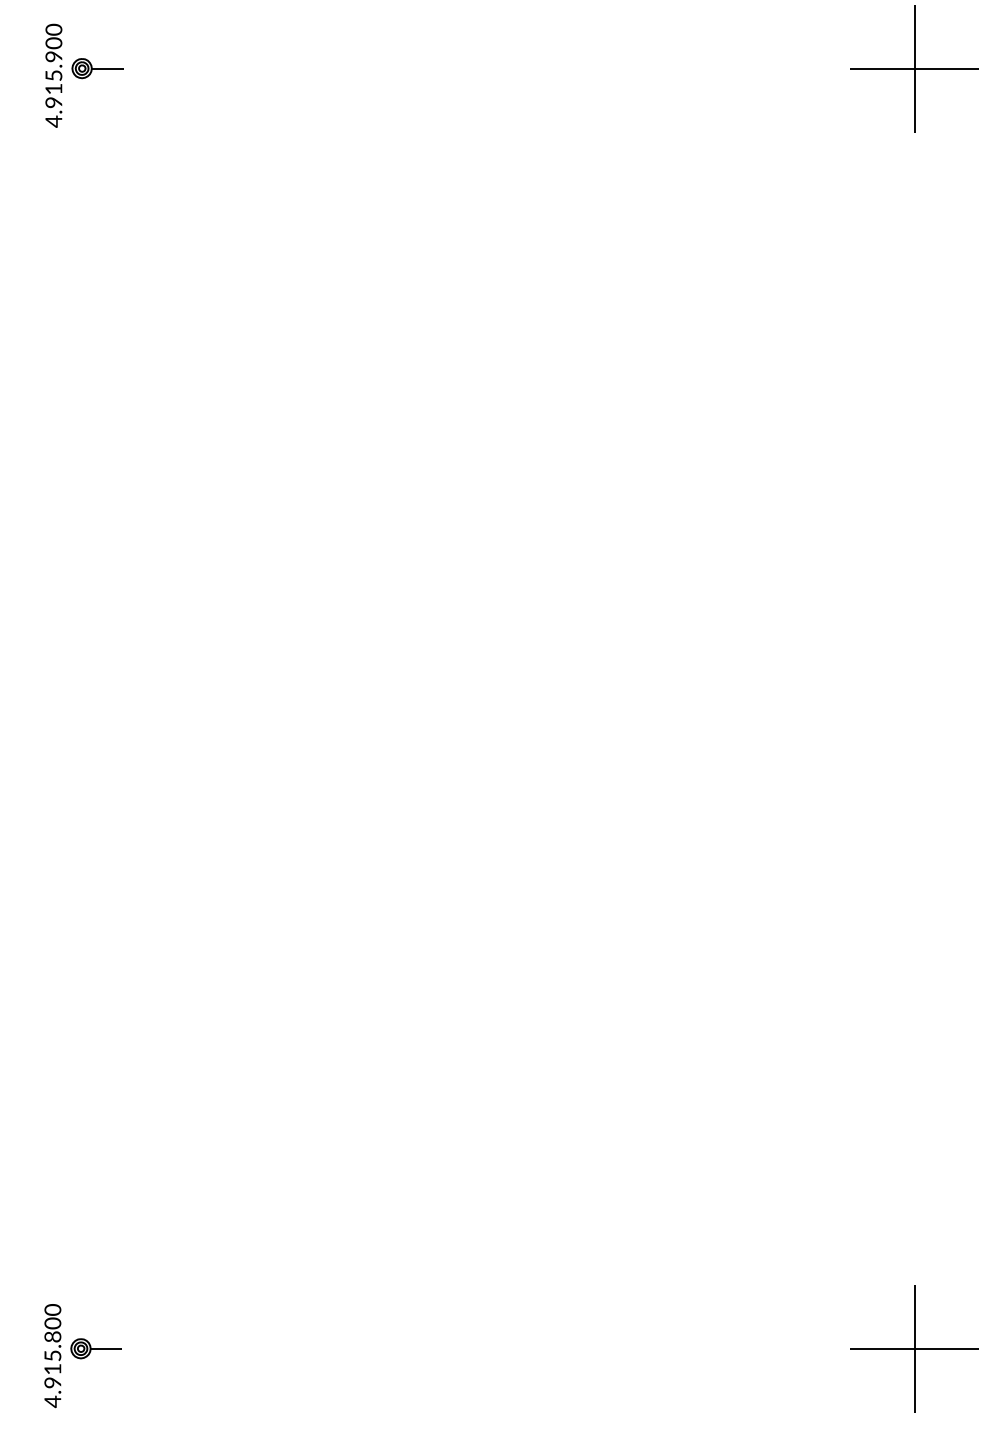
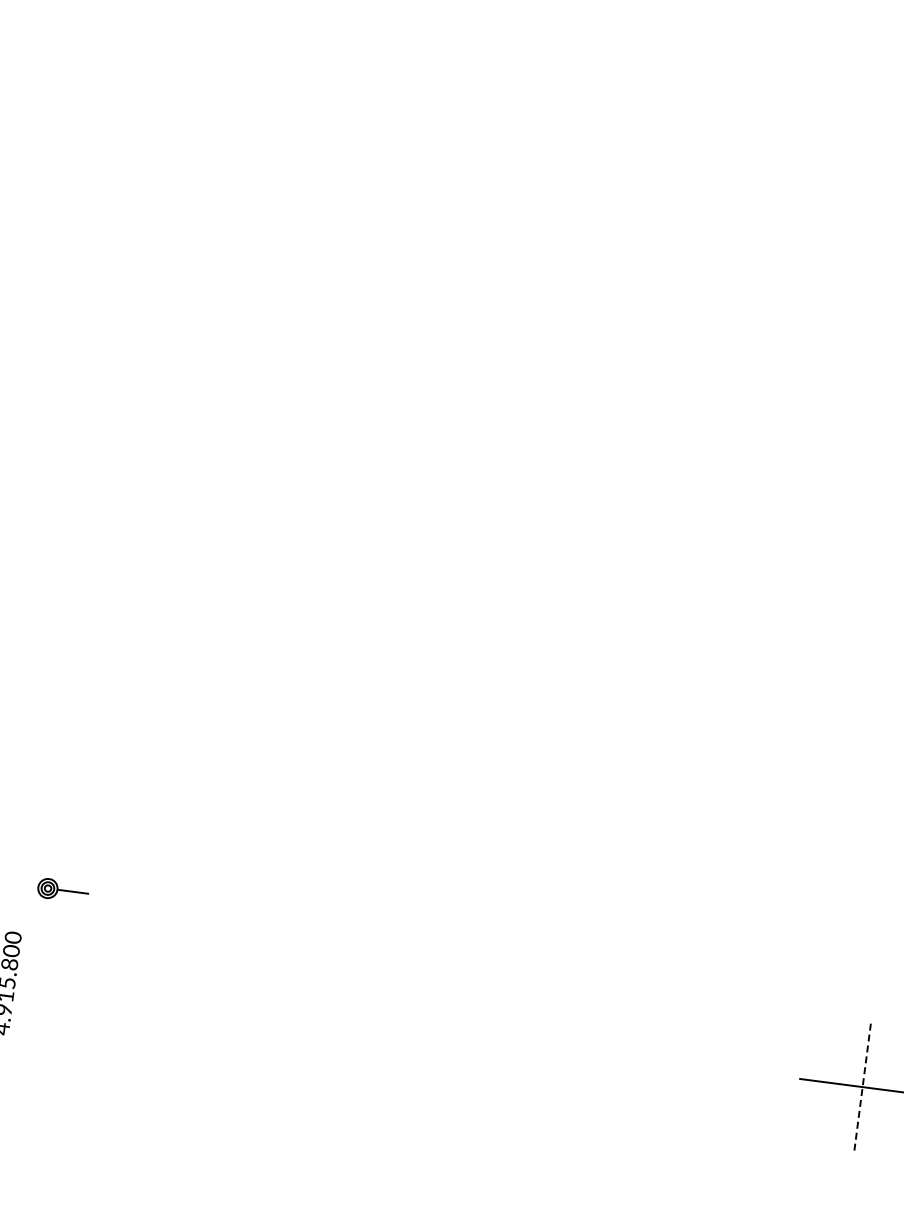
part: (95, 1348) -> (62, 890), moved
line: (914, 1348) -> (862, 1086), solid -> dashed

